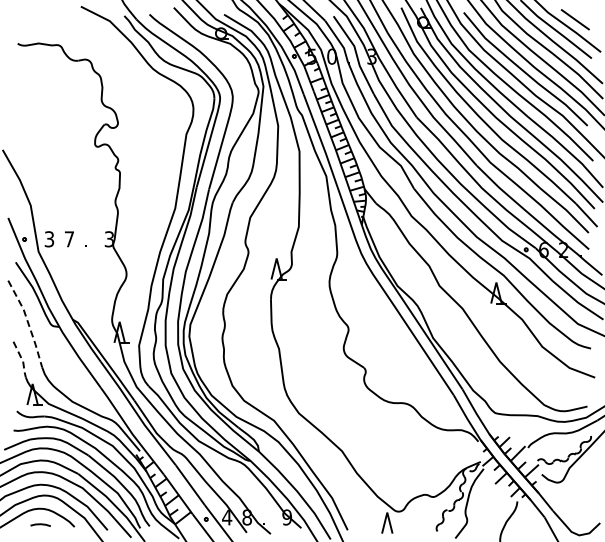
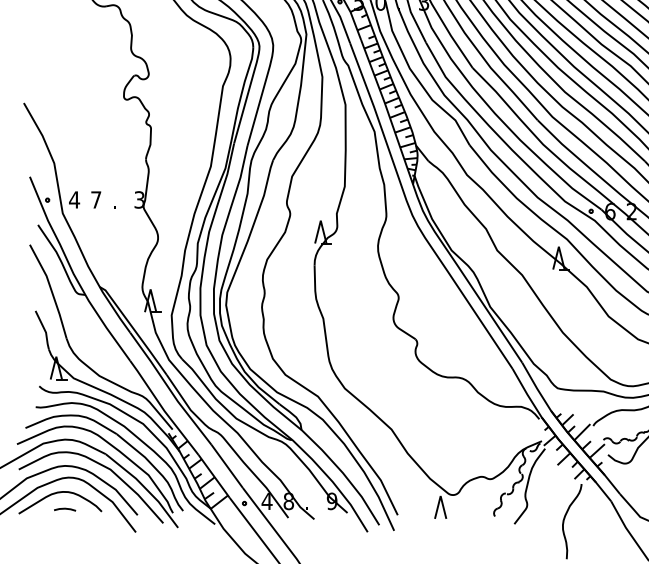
text: (49, 239) -> (74, 200), 3 -> 4
line: (28, 323) -> (51, 291), dashed -> solid
line: (22, 360) -> (45, 331), dashed -> solid

